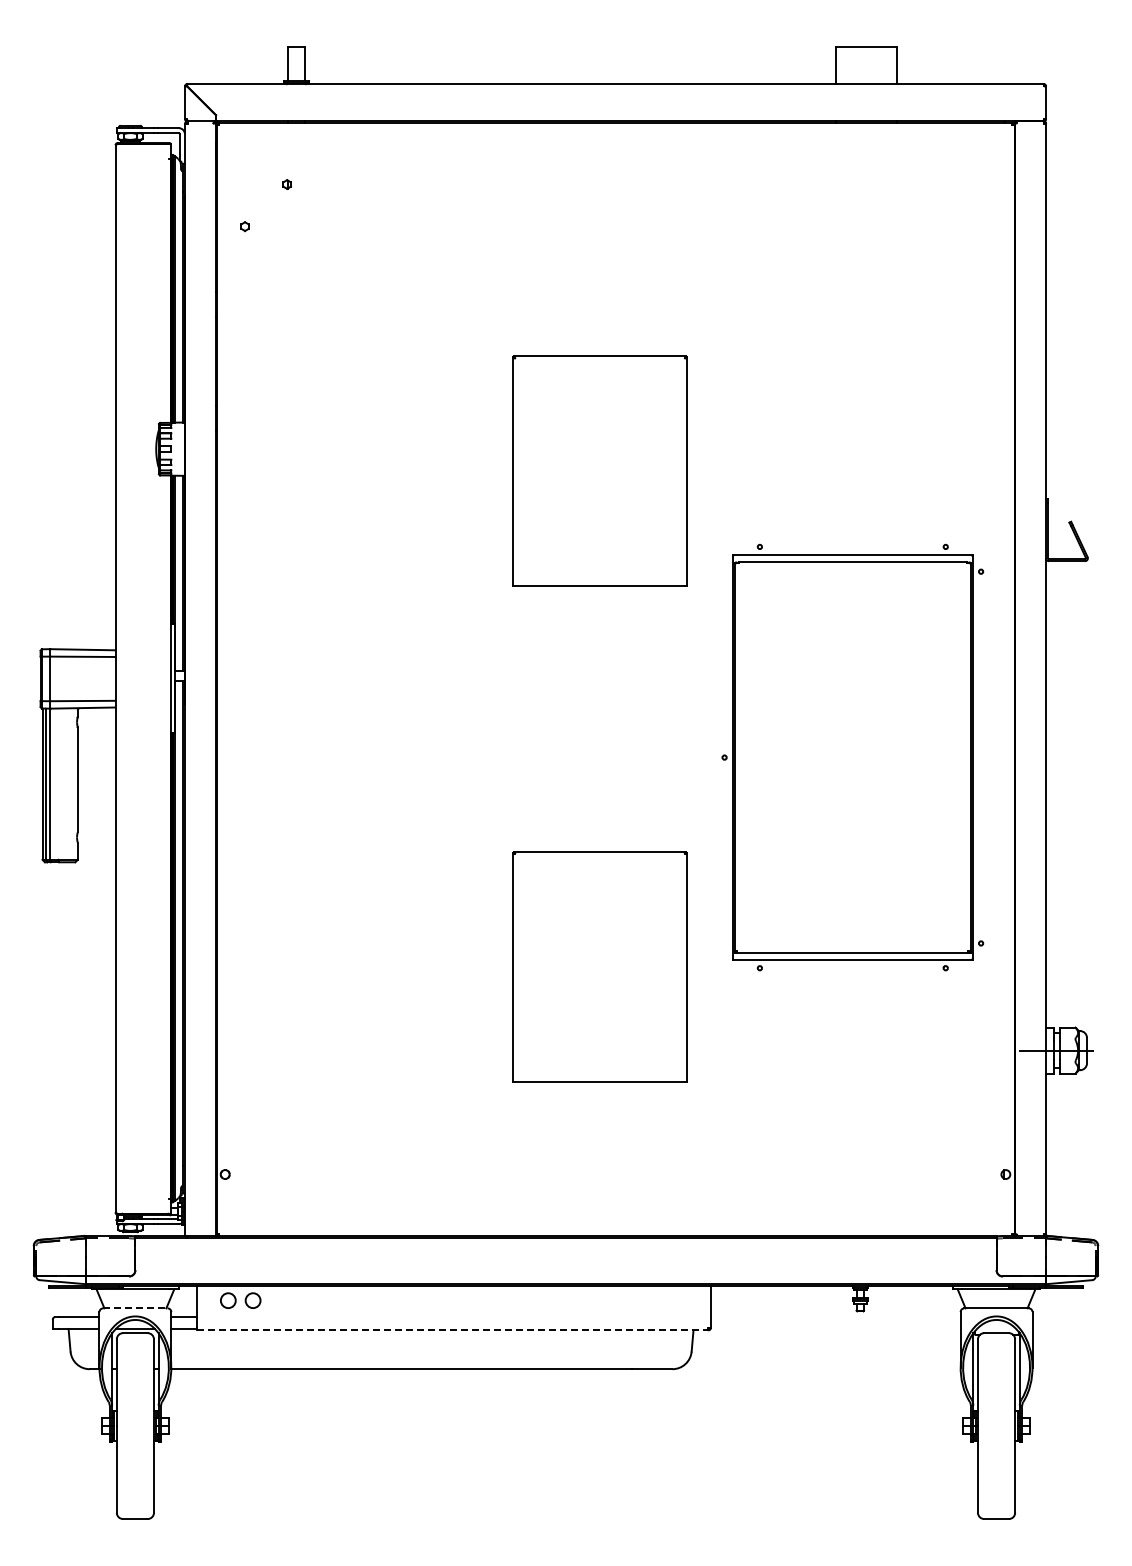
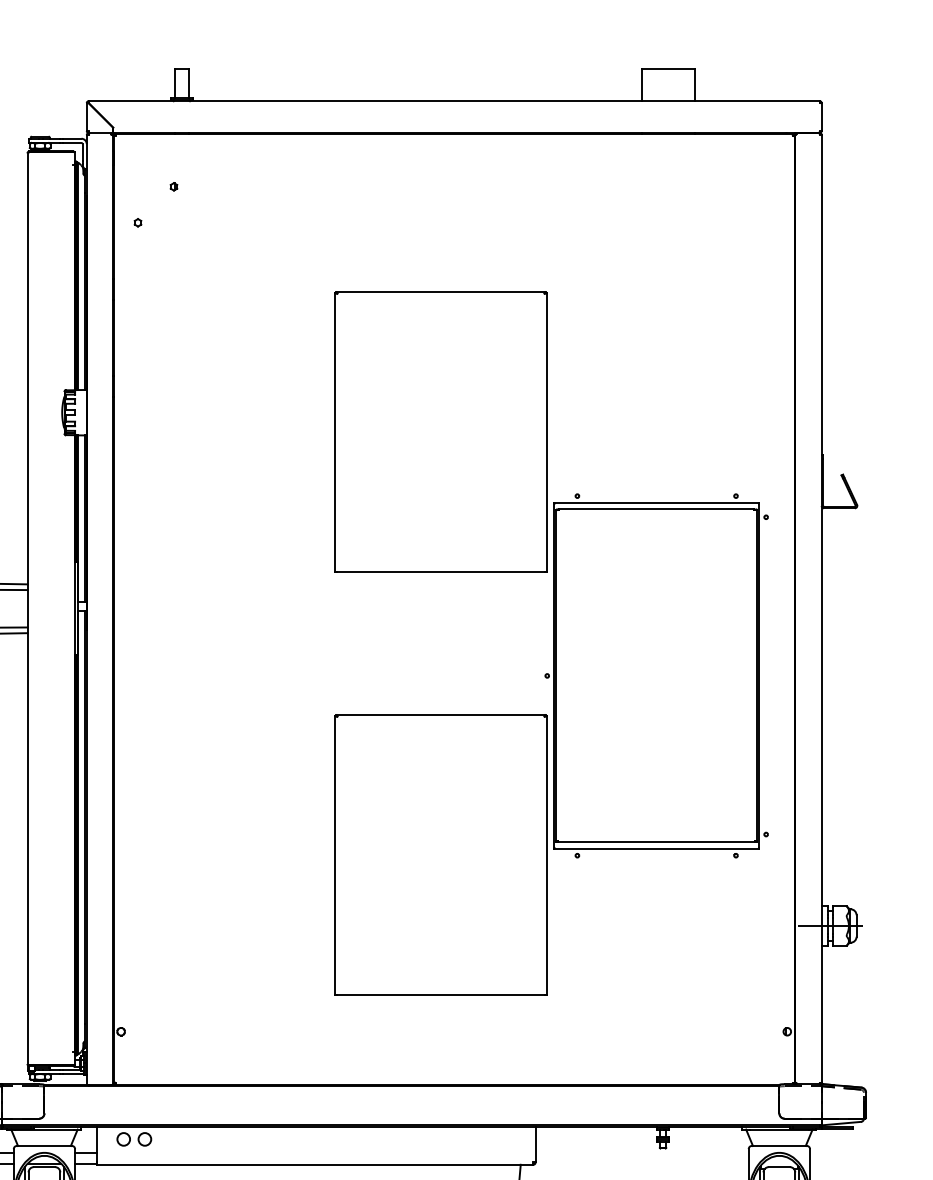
part: (599, 471) -> (440, 431), size x1.43
part: (599, 966) -> (440, 854), size x1.43
line: (135, 1308) -> (44, 1146), dashed -> solid
line: (452, 1330) -> (315, 1164), dashed -> solid

